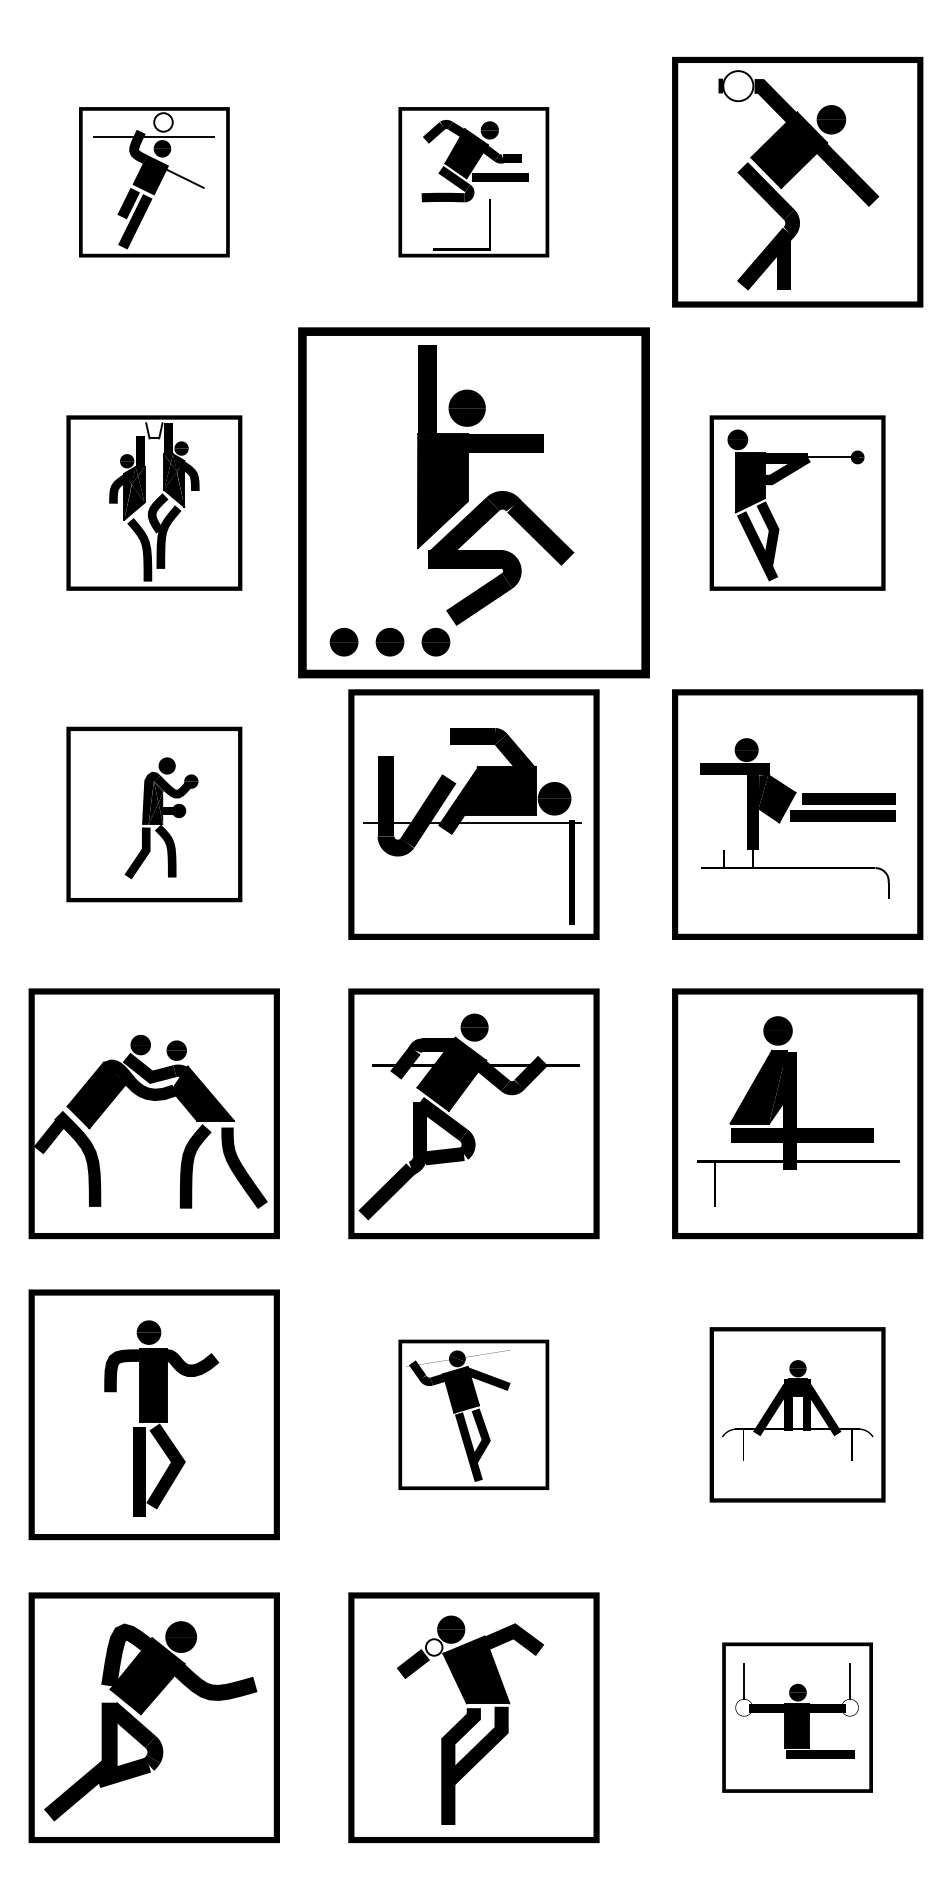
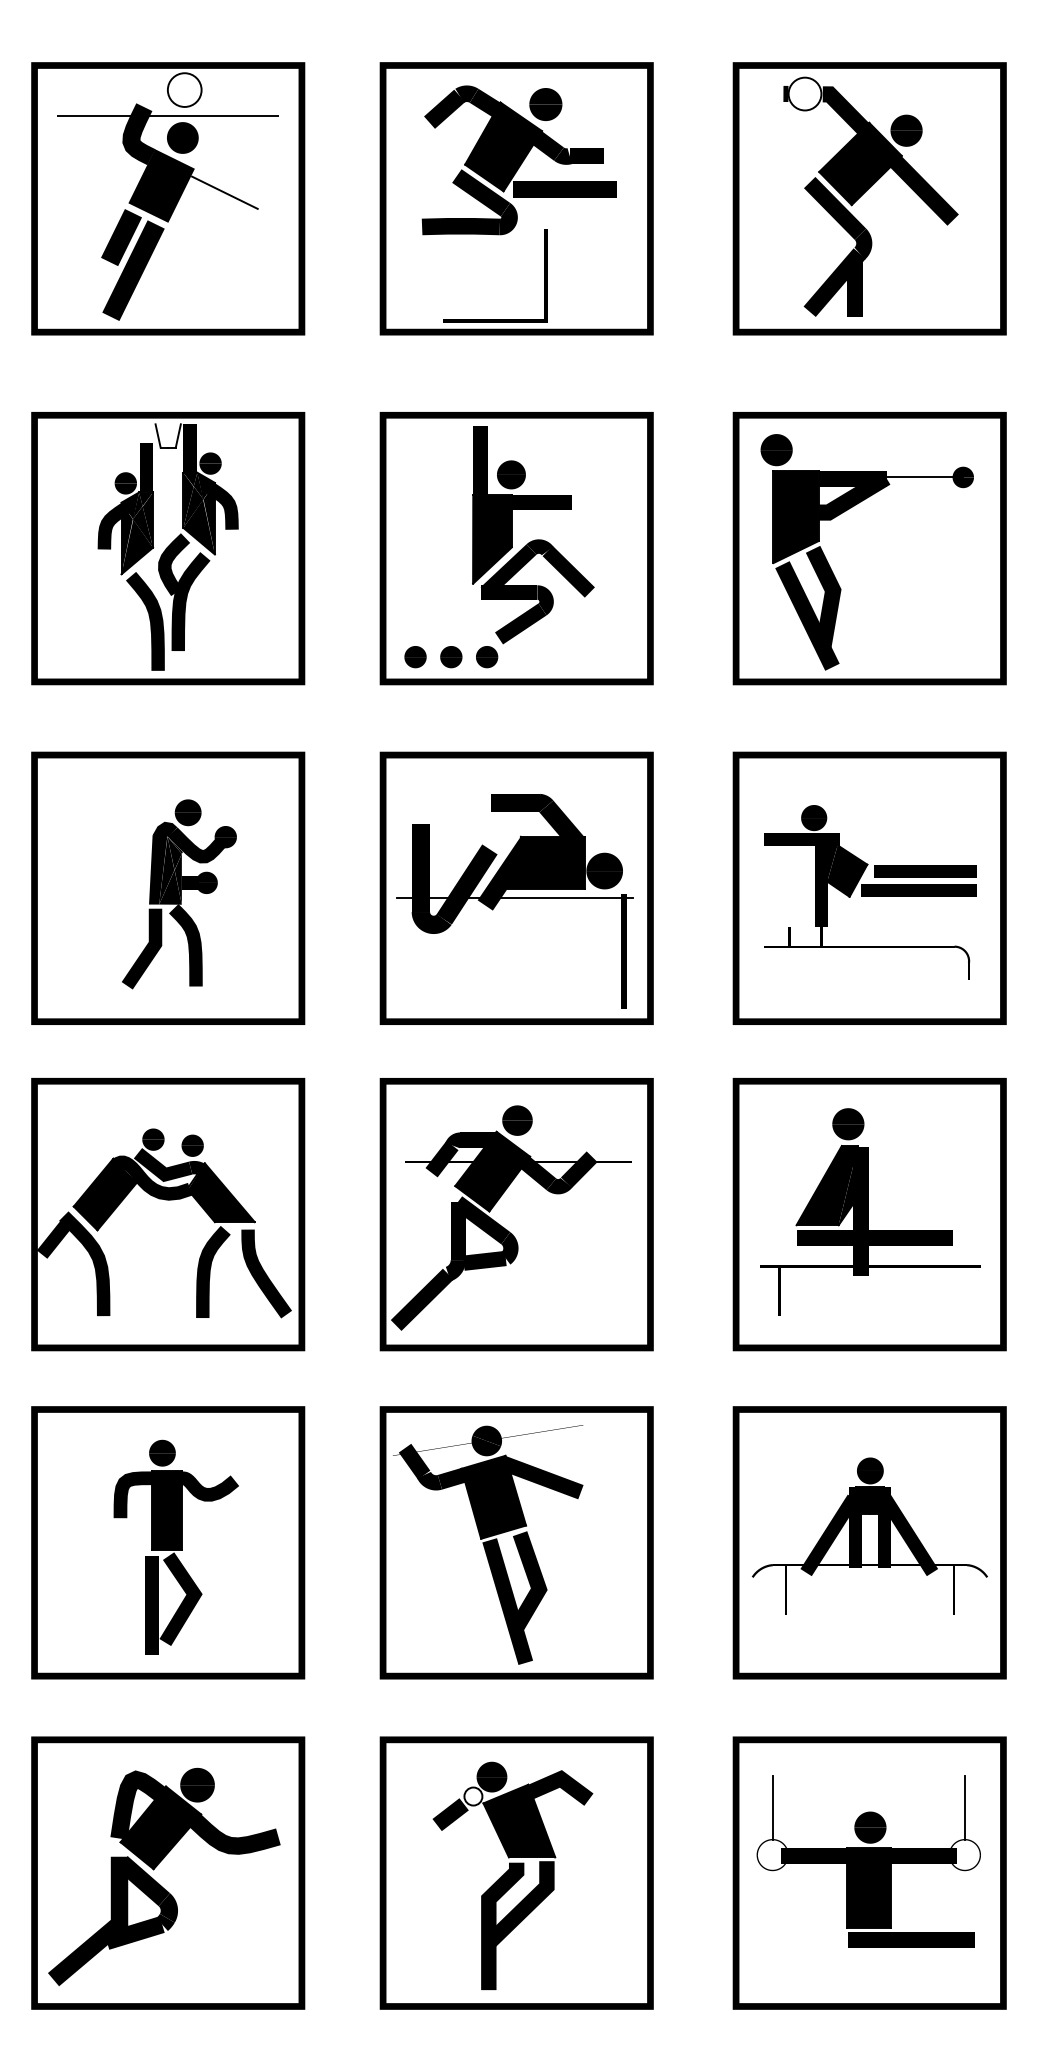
part: (154, 181) -> (168, 198), size x1.67
part: (473, 181) -> (516, 198), size x1.67
part: (154, 502) -> (168, 548), size x1.43
part: (473, 502) -> (516, 548), size x0.71
part: (797, 502) -> (869, 548), size x1.43
part: (154, 813) -> (168, 887), size x1.43
part: (473, 1414) -> (516, 1542), size x1.67
part: (797, 1414) -> (869, 1542), size x1.43
part: (797, 1717) -> (869, 1872), size x1.67

